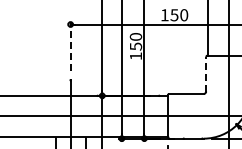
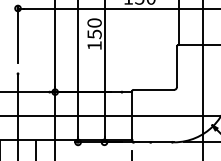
line: (70, 45) -> (17, 33), dashed -> solid
line: (206, 73) -> (177, 65), dashed -> solid

